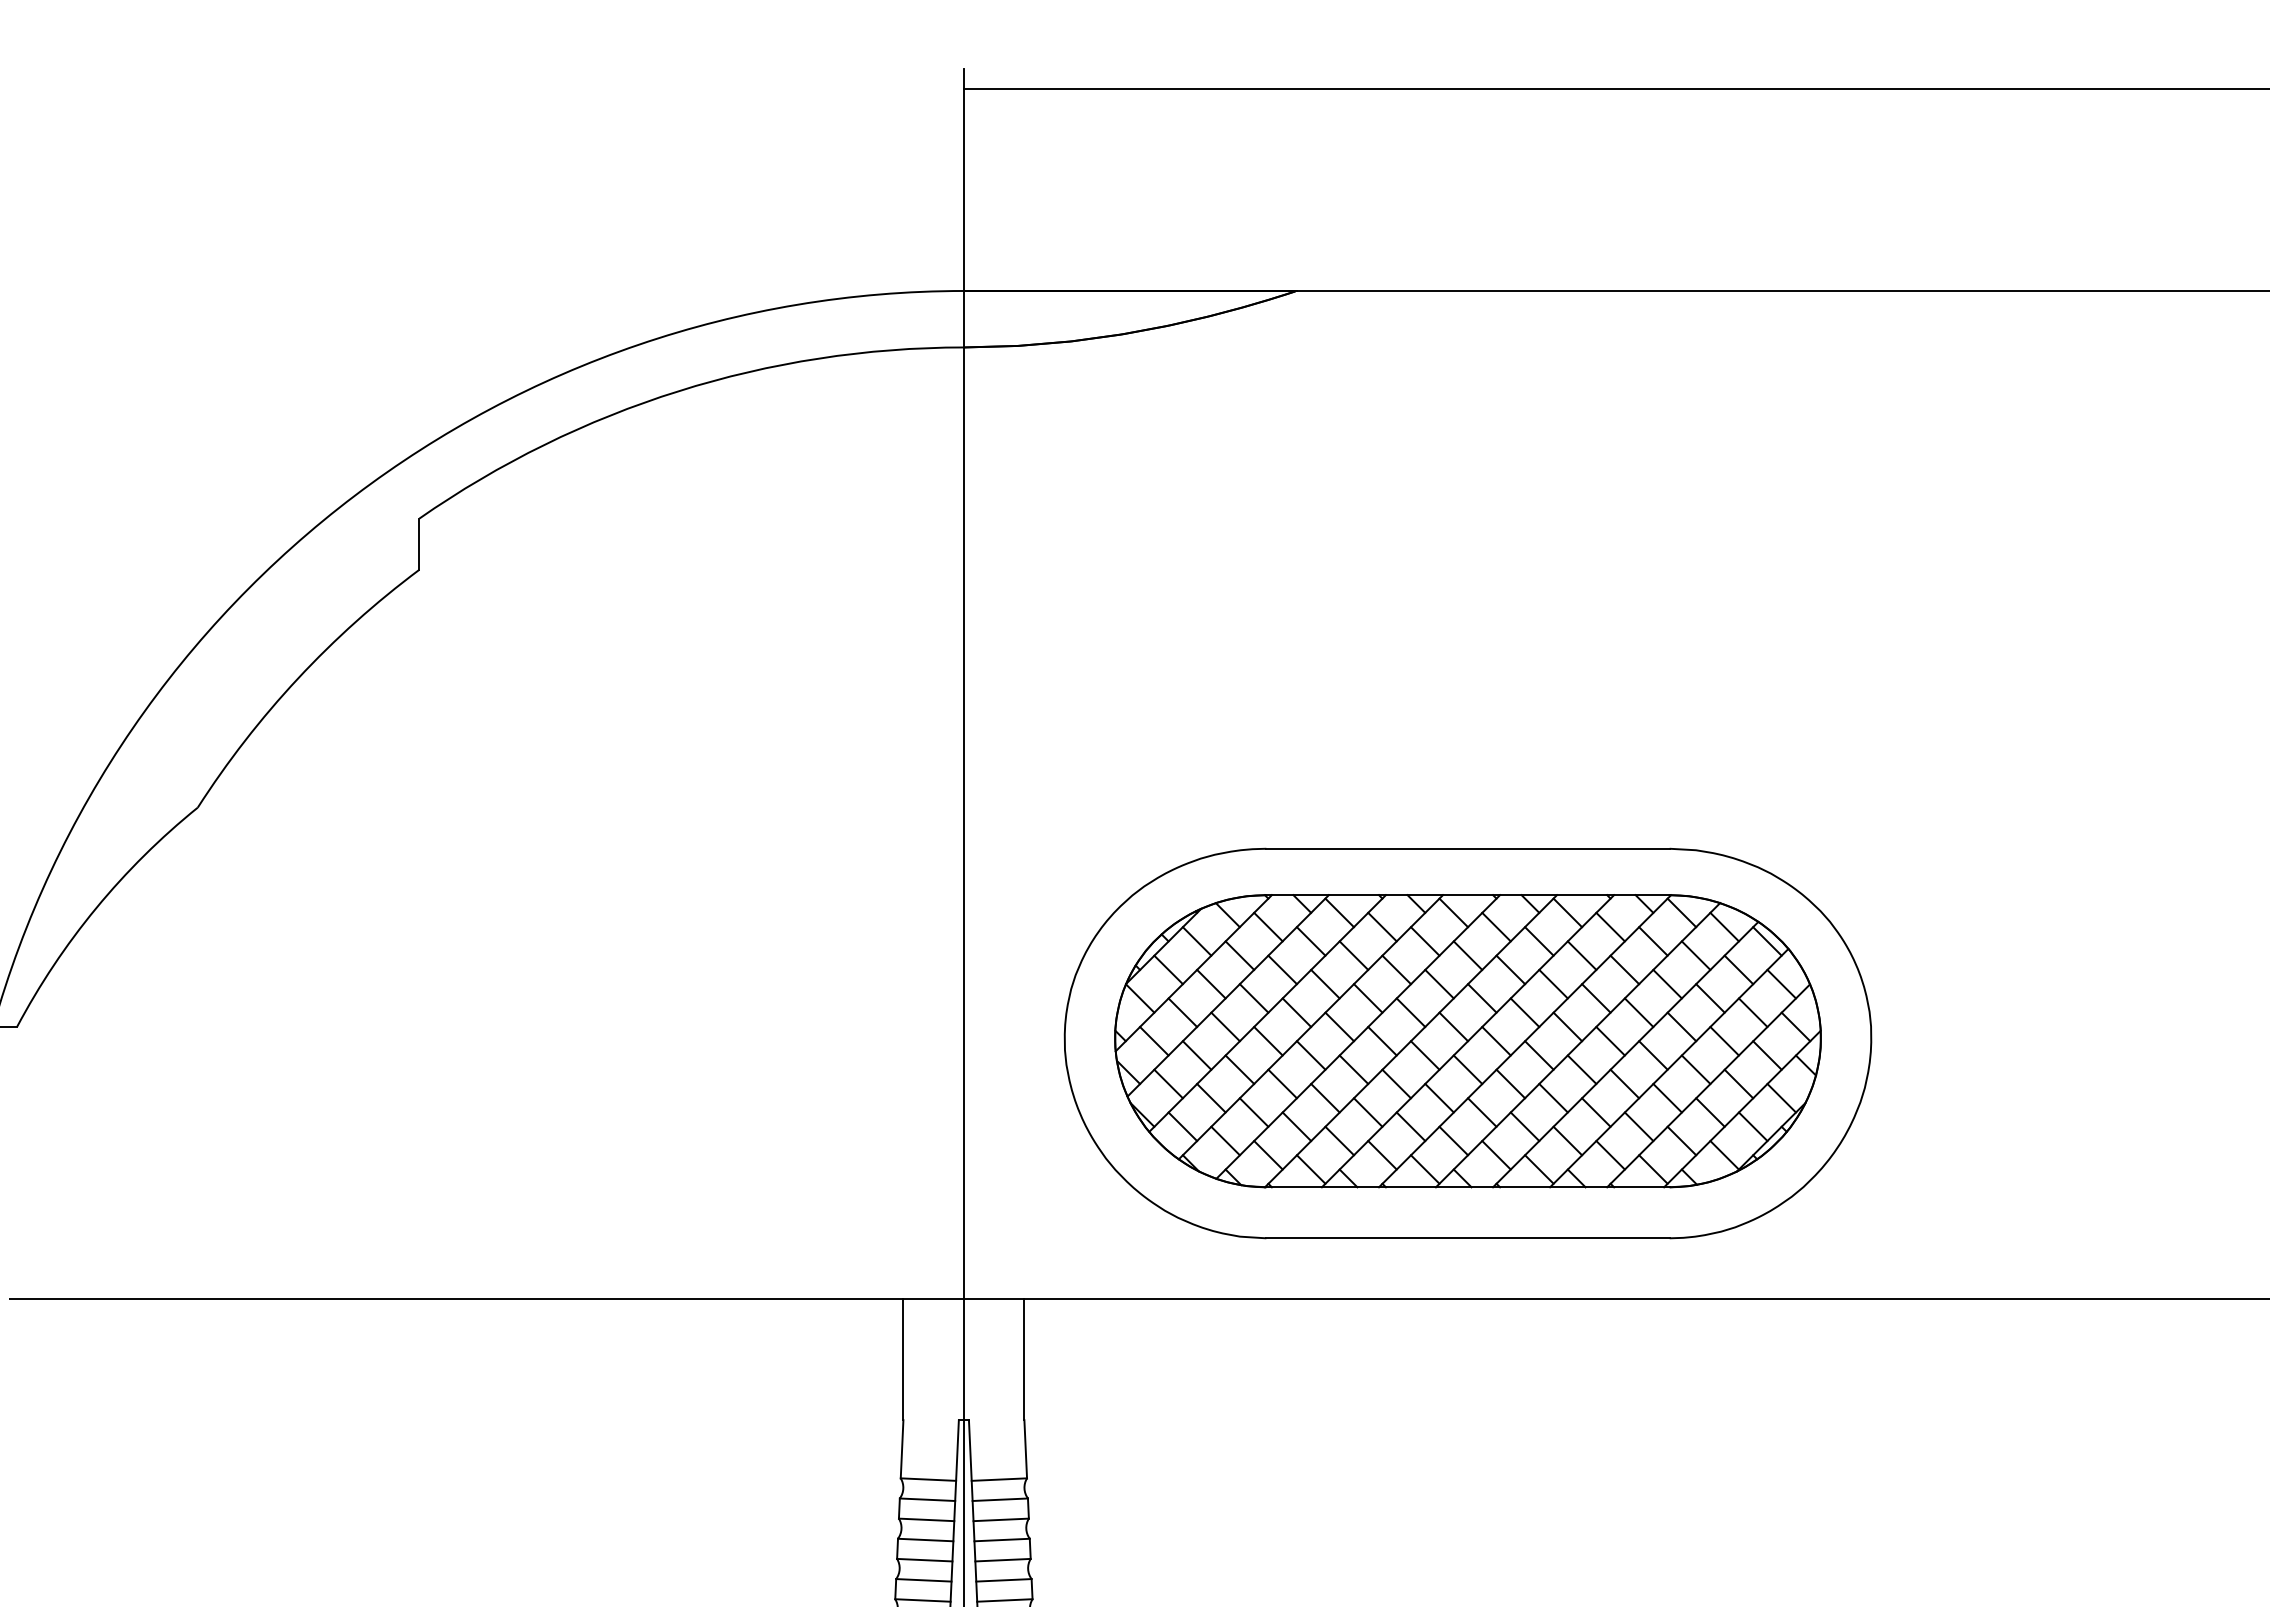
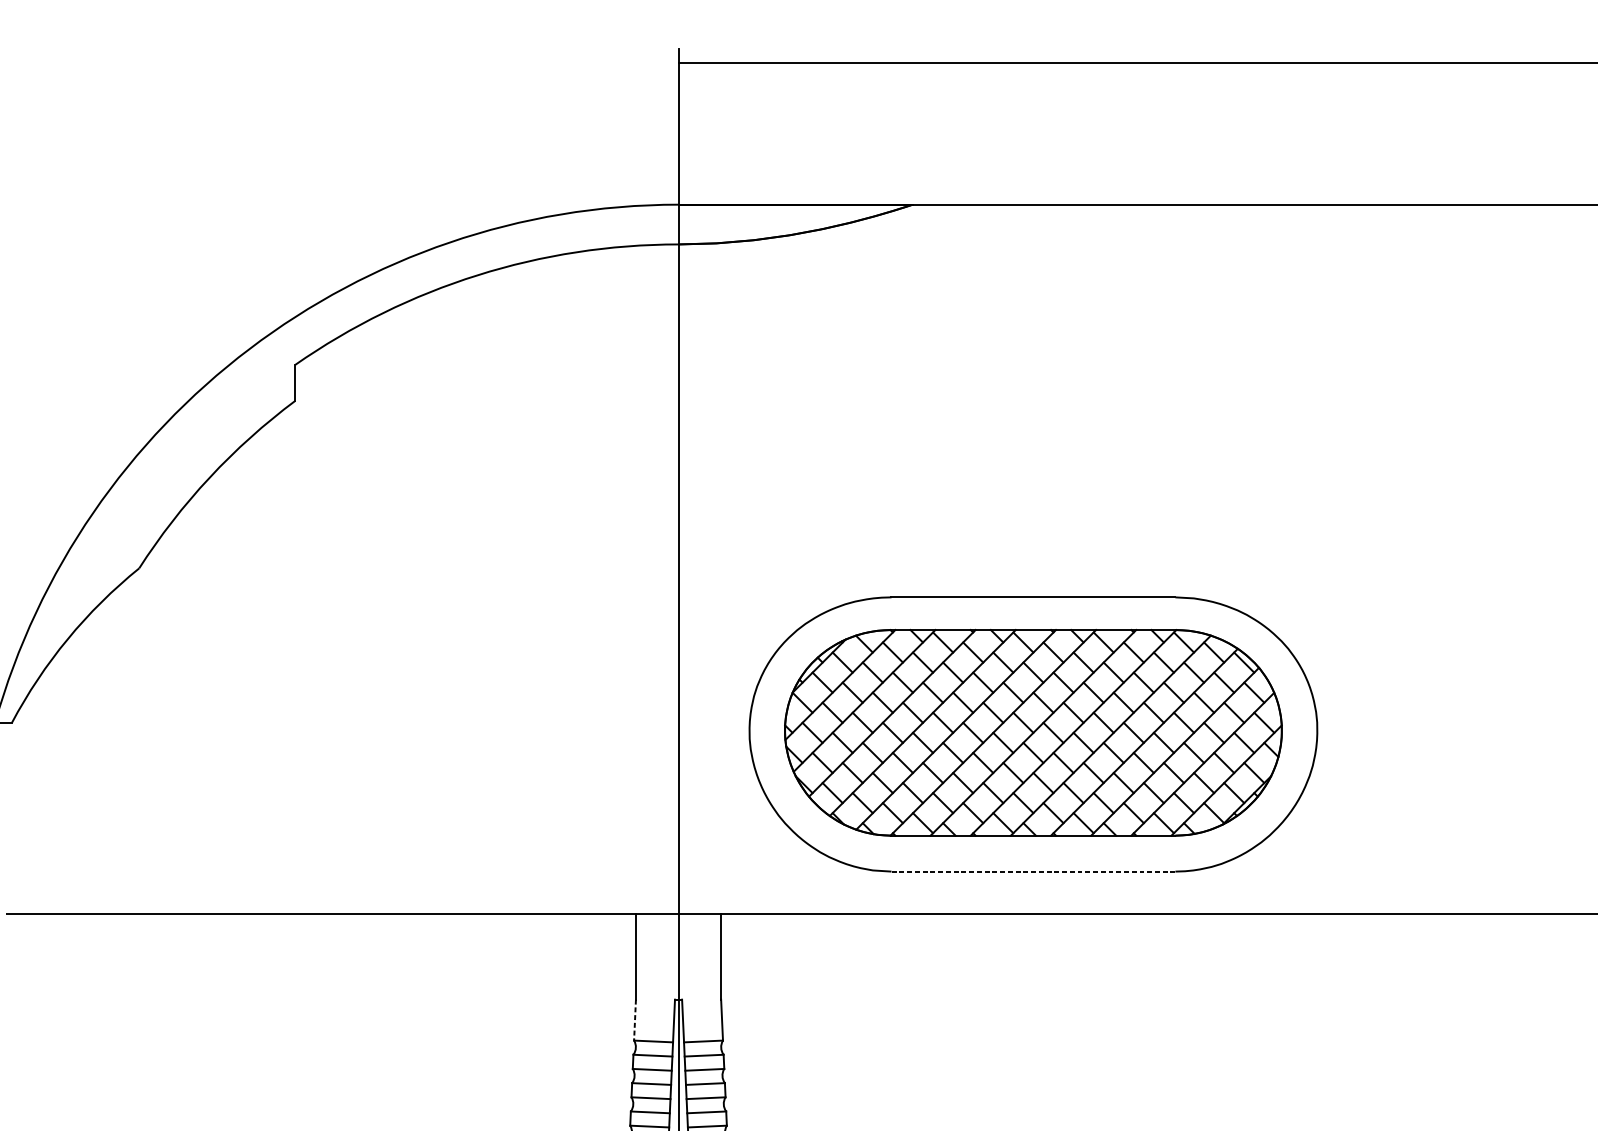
line: (1468, 1238) -> (1033, 871), solid -> dashed
line: (902, 1449) -> (635, 1020), solid -> dashed

